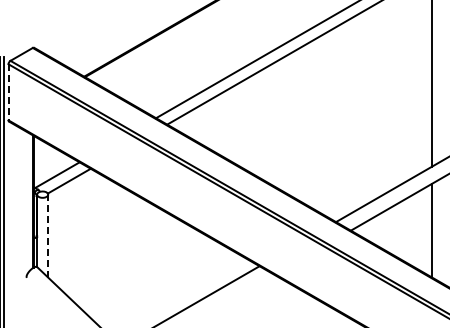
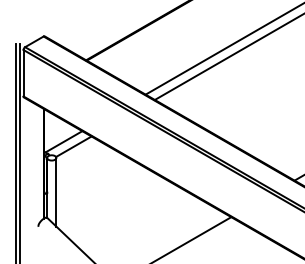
line: (8, 92) -> (23, 73), dashed -> solid
line: (48, 235) -> (56, 191), dashed -> solid

